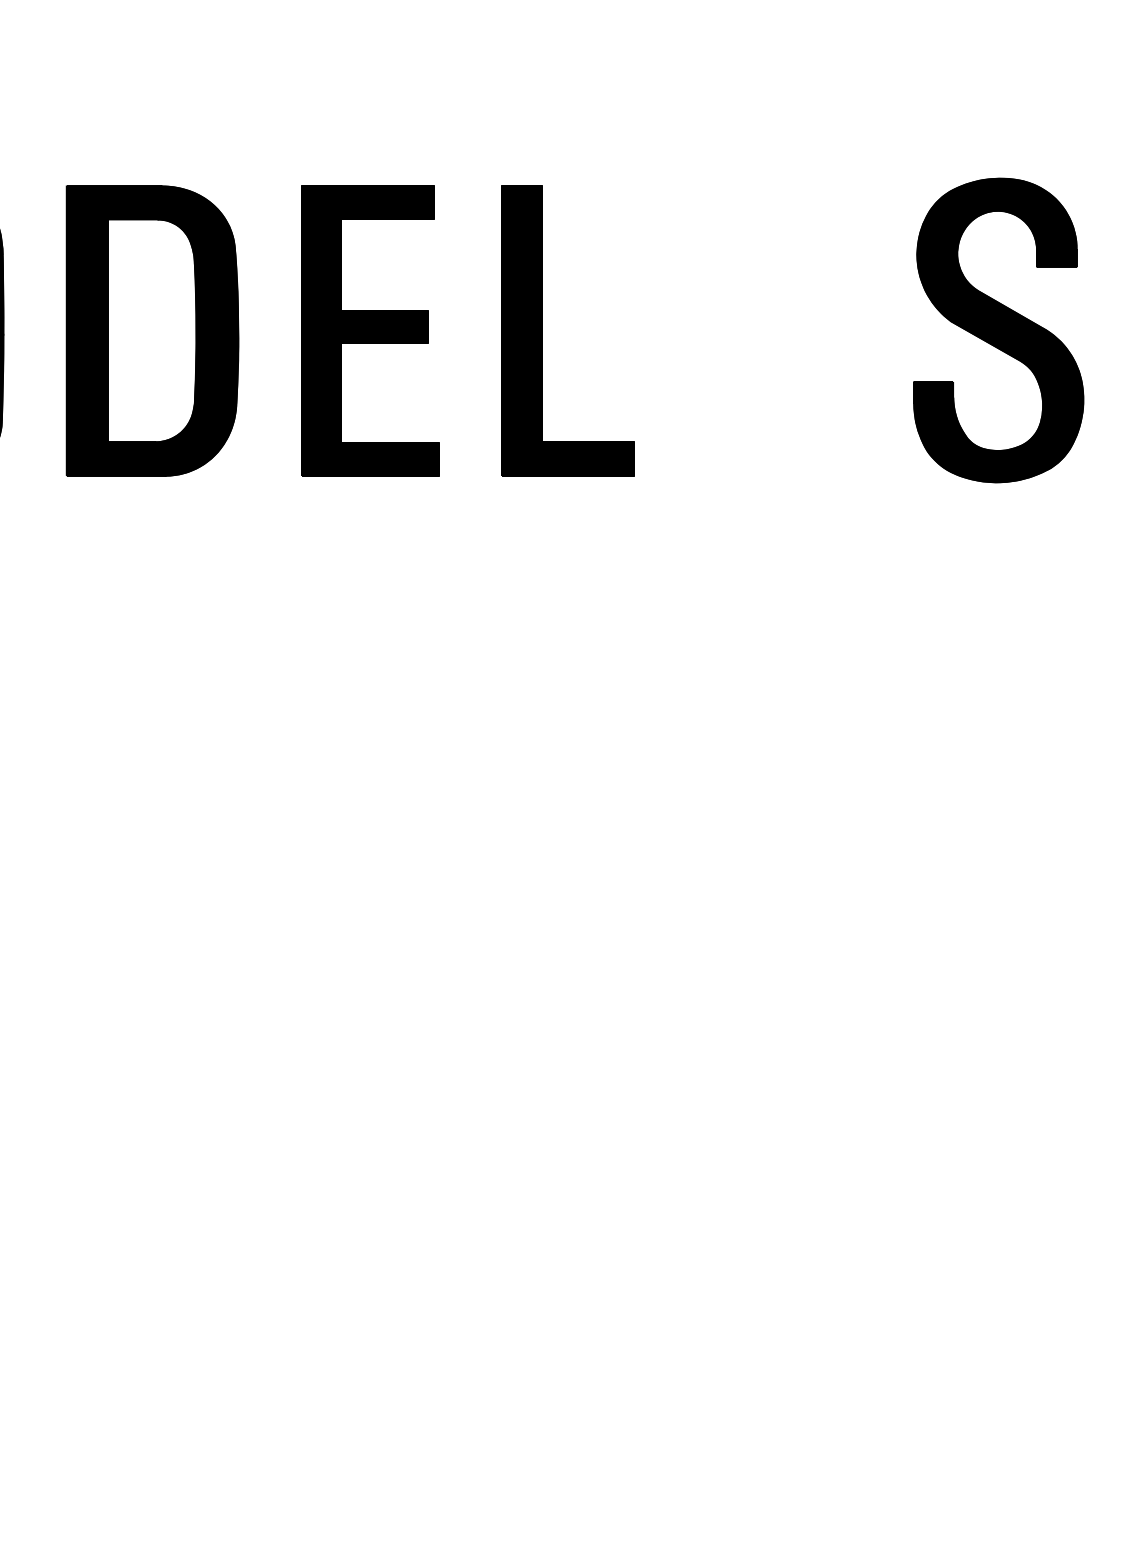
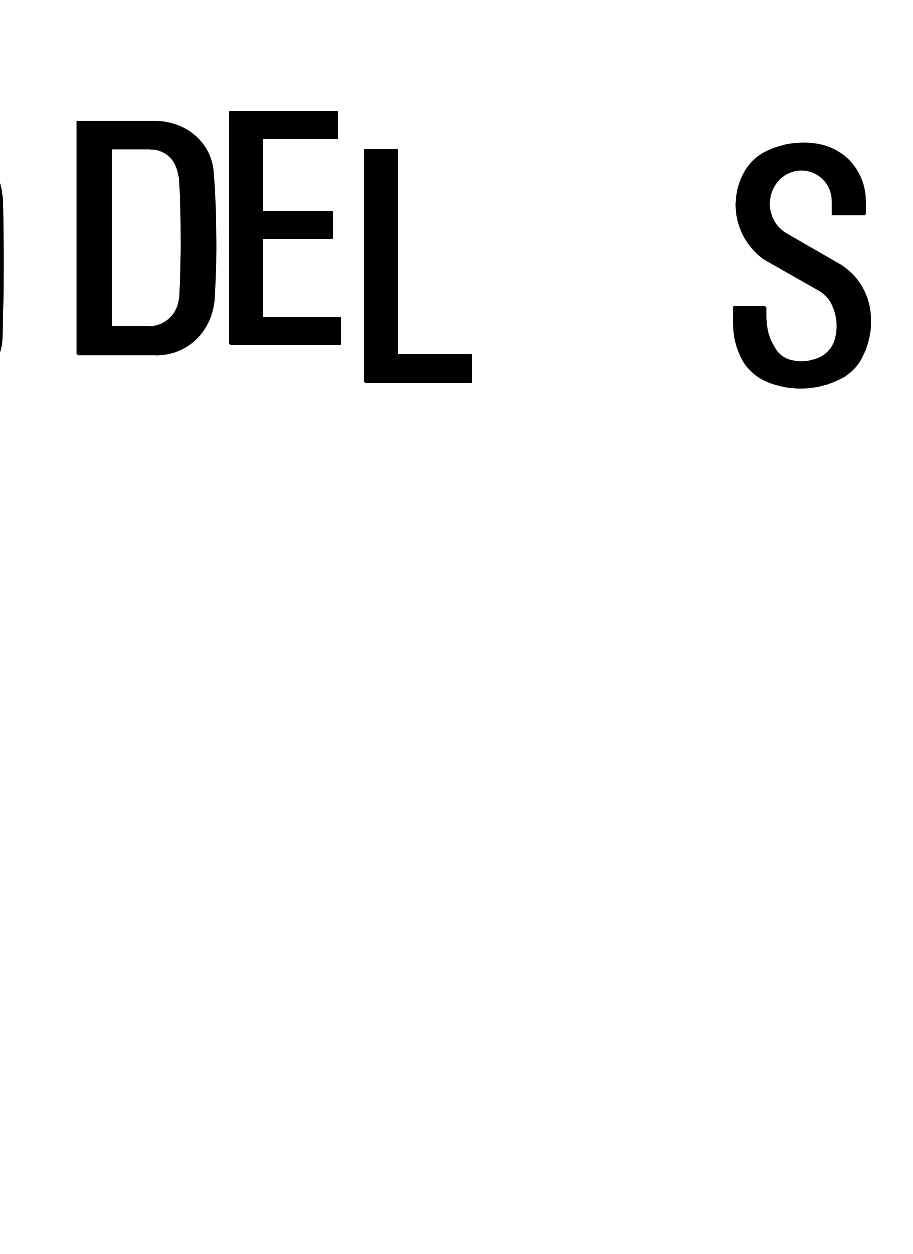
part: (369, 330) -> (284, 227), moved
part: (542, 330) -> (397, 265), moved
part: (152, 331) -> (146, 238), moved

